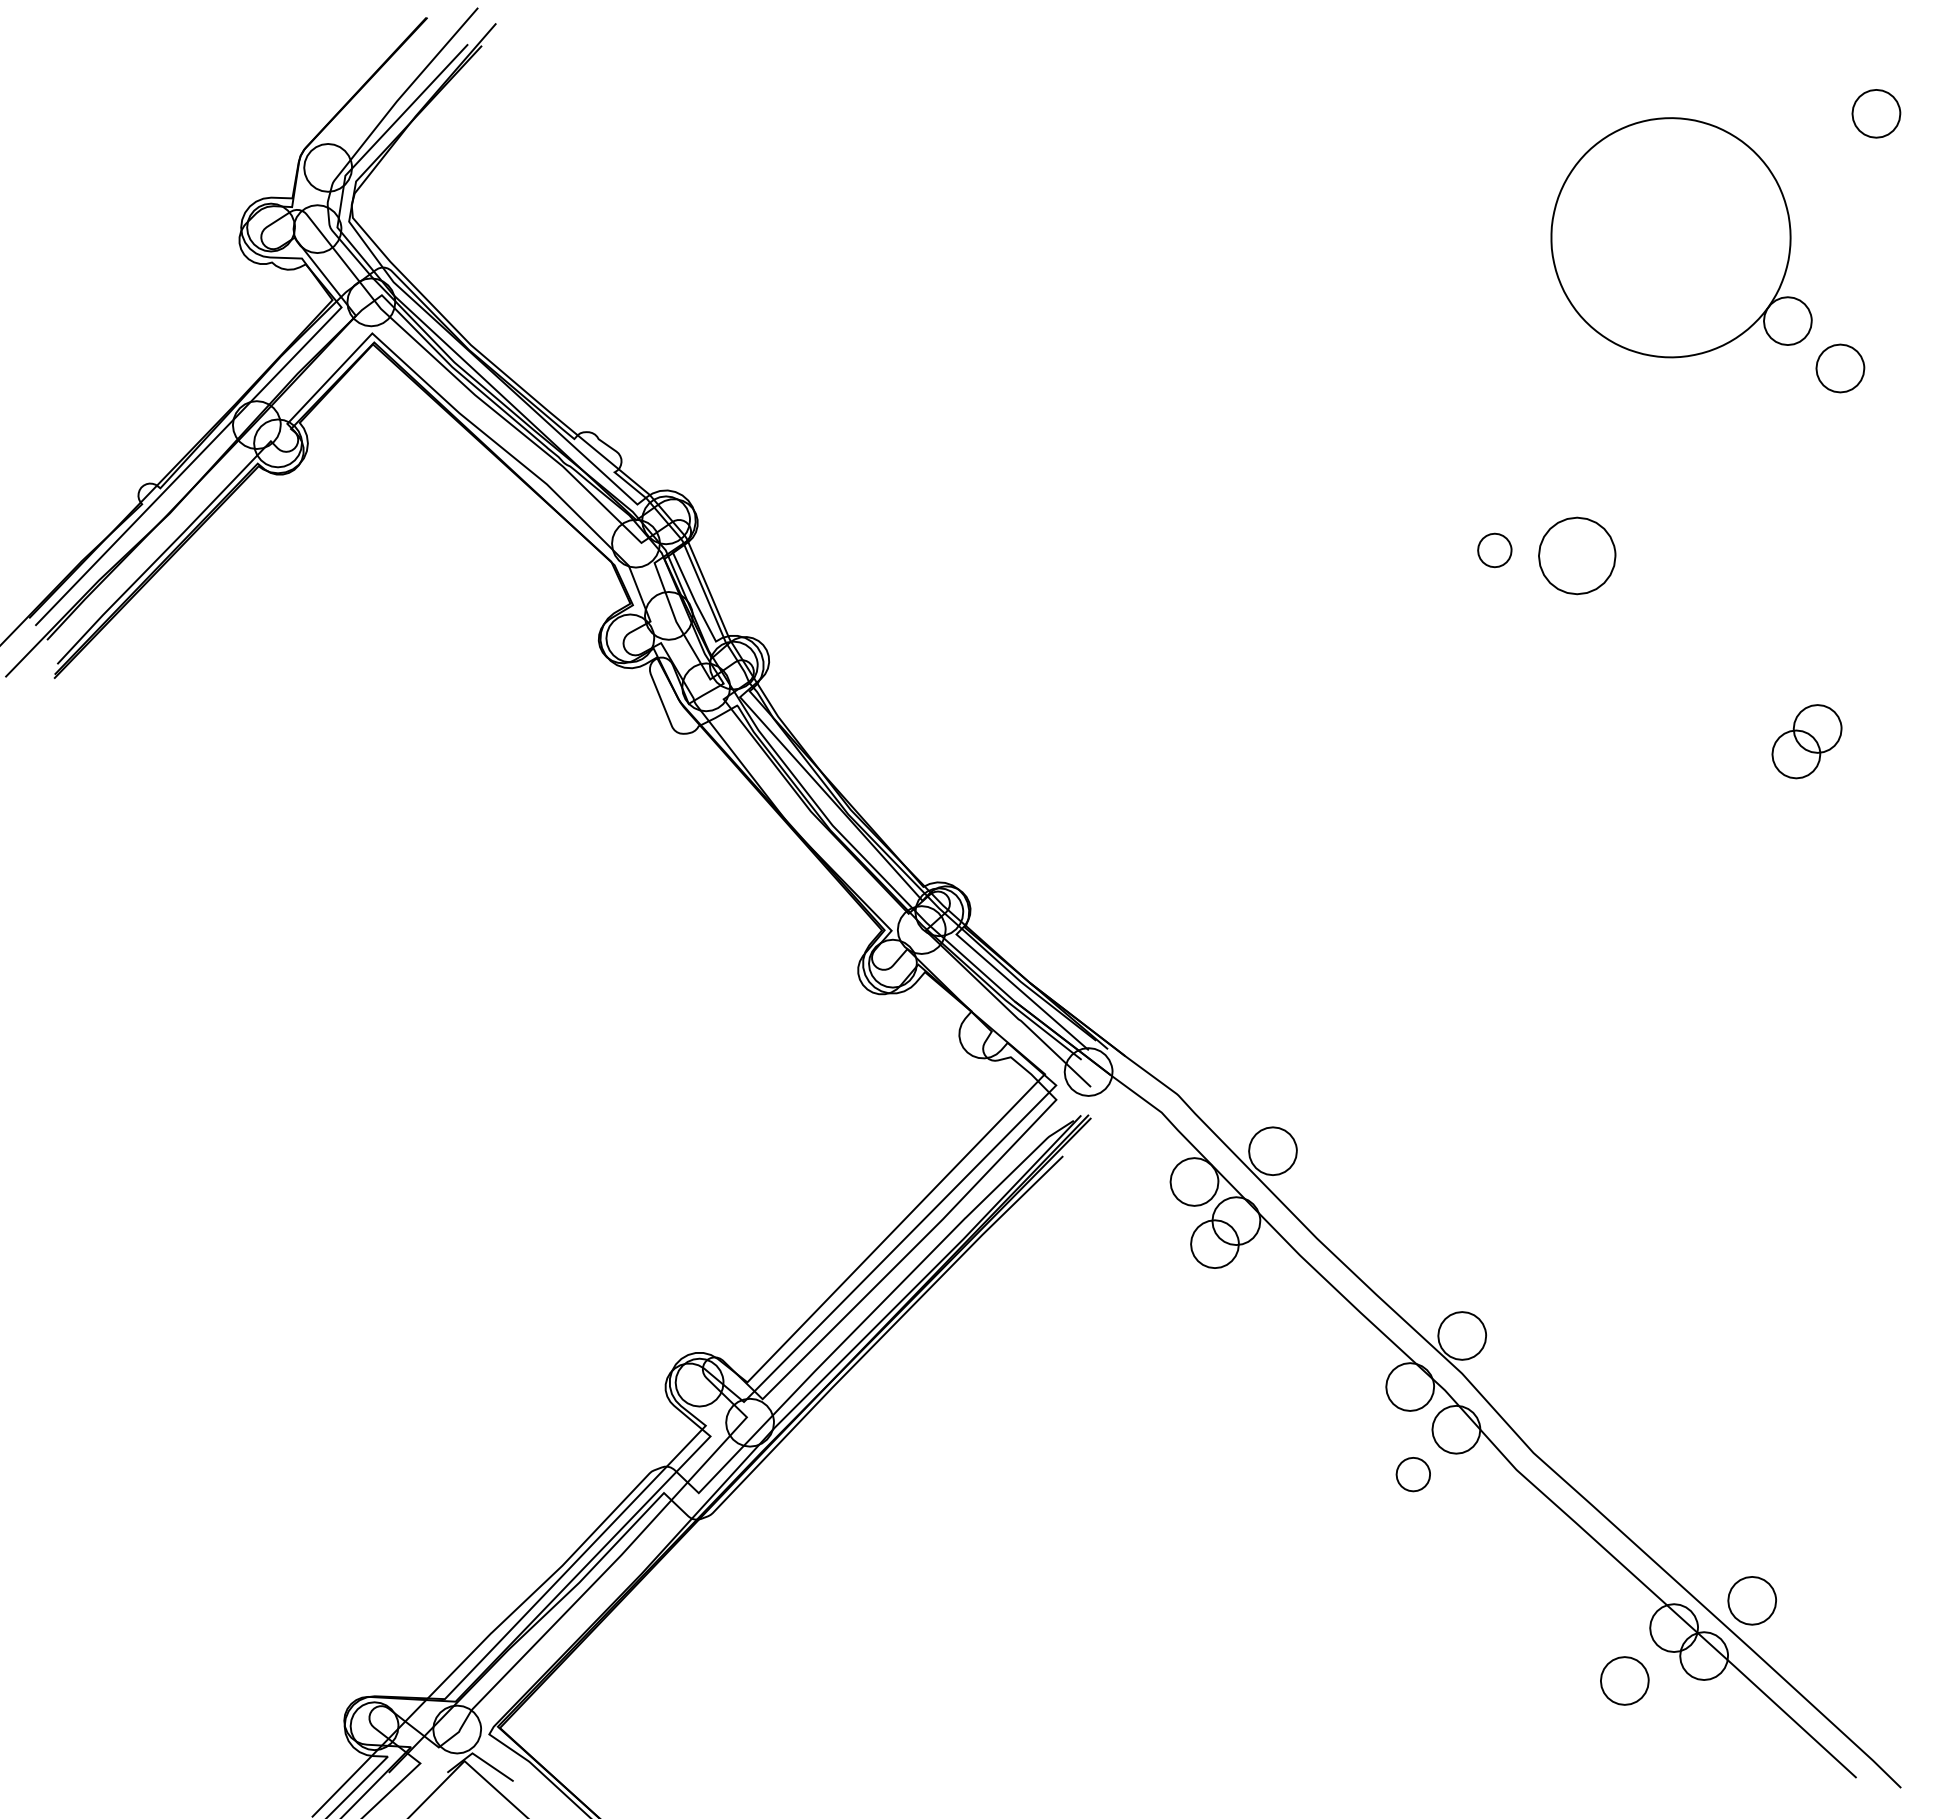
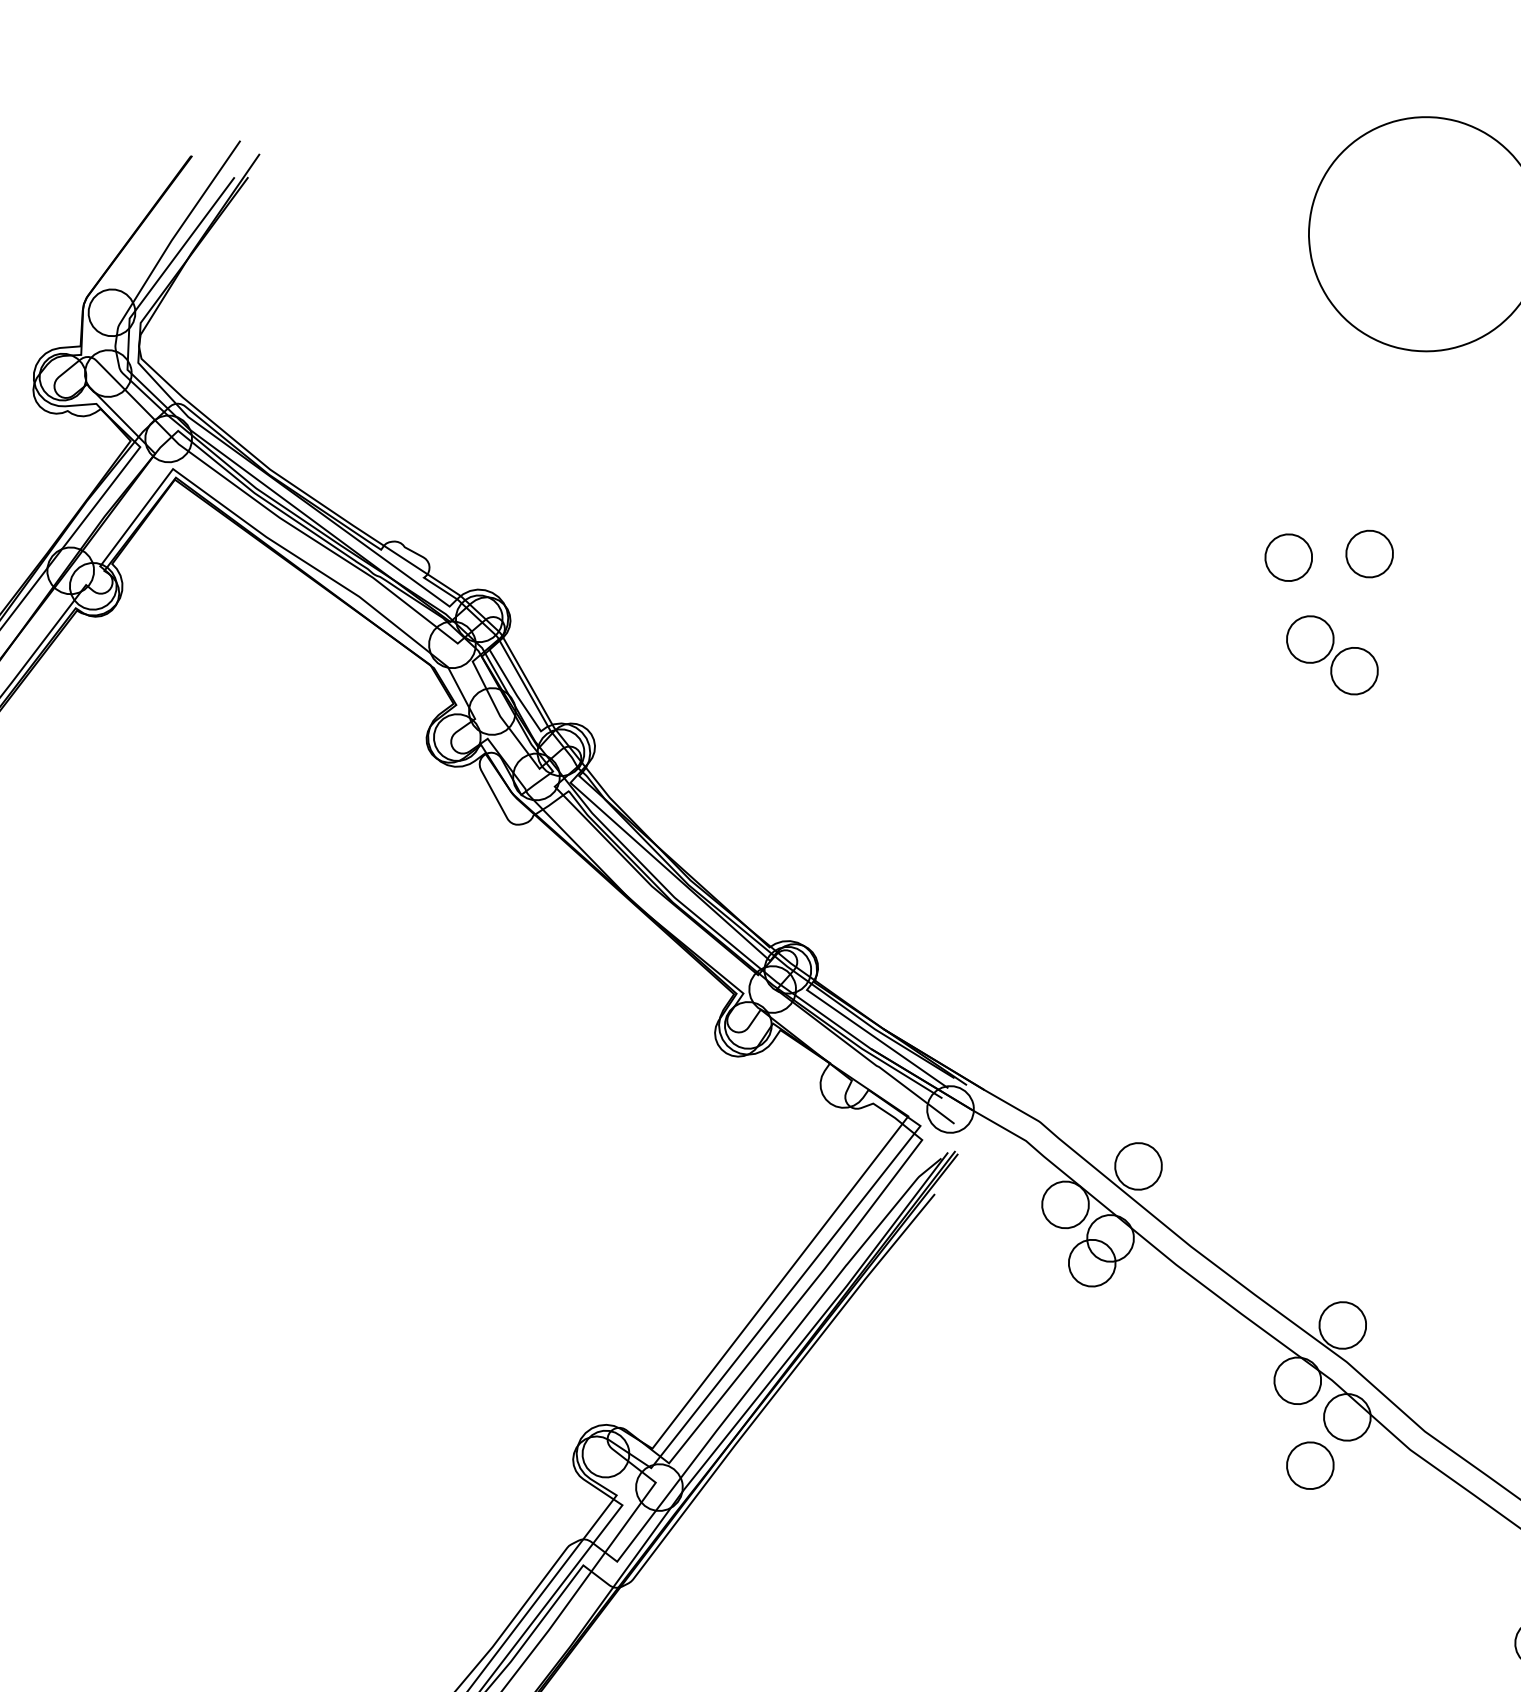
part: (1494, 550) -> (1288, 557), size x1.43
part: (1577, 555) -> (1369, 553), size x0.62
part: (1527, 654) -> (1331, 655), added
part: (1413, 1474) -> (1310, 1465), size x1.43

